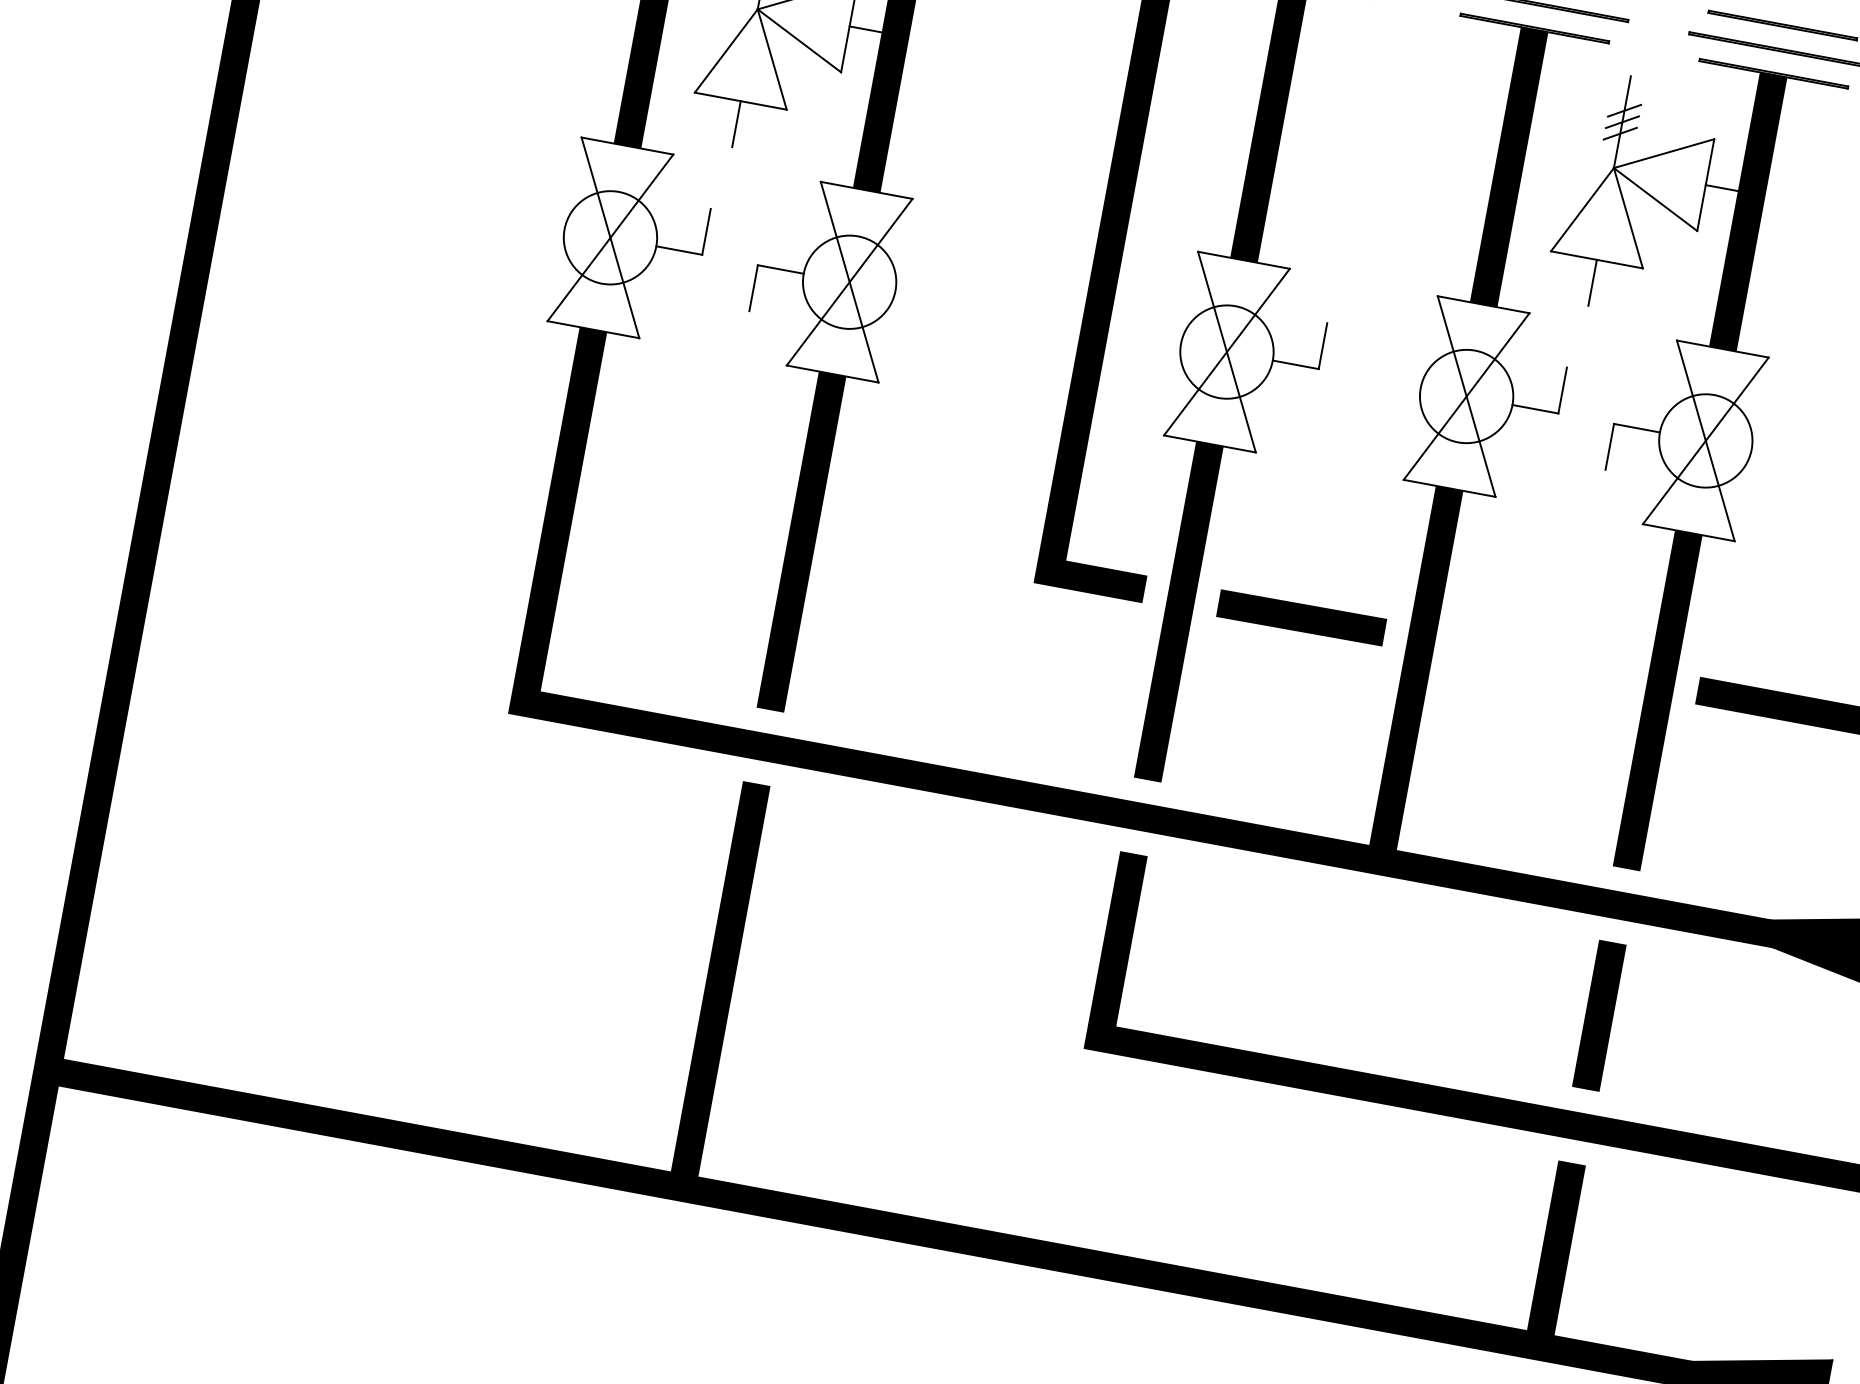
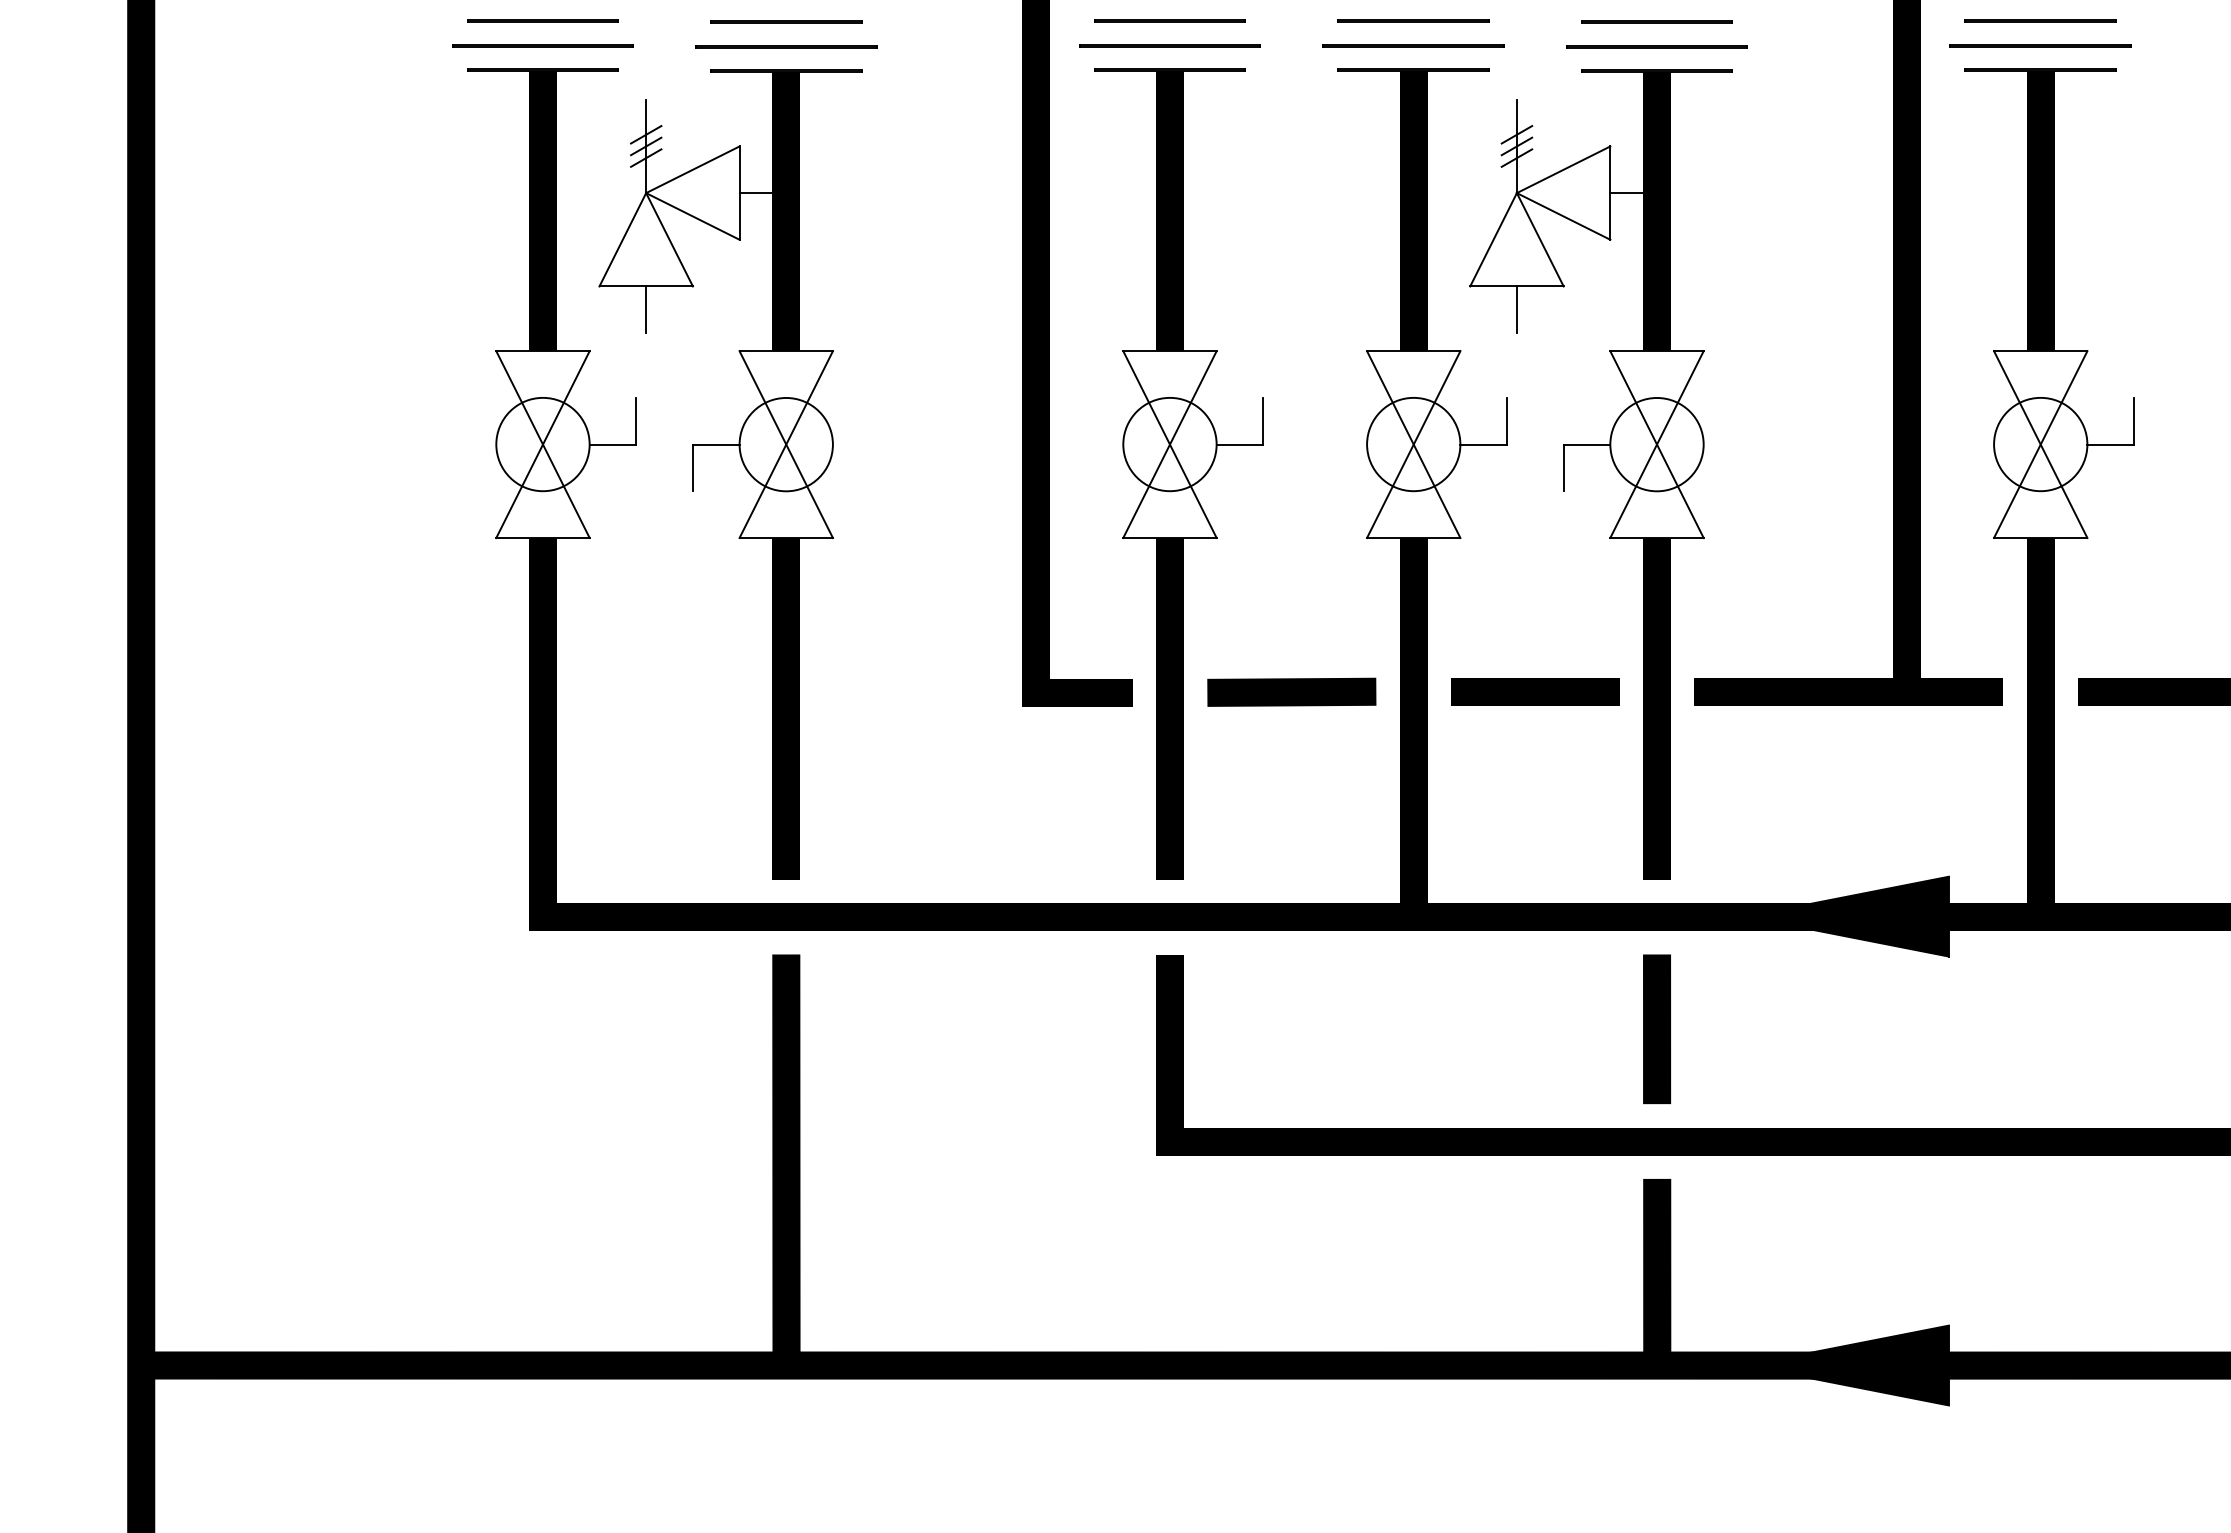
line: (1541, 661) -> (1535, 691), added

